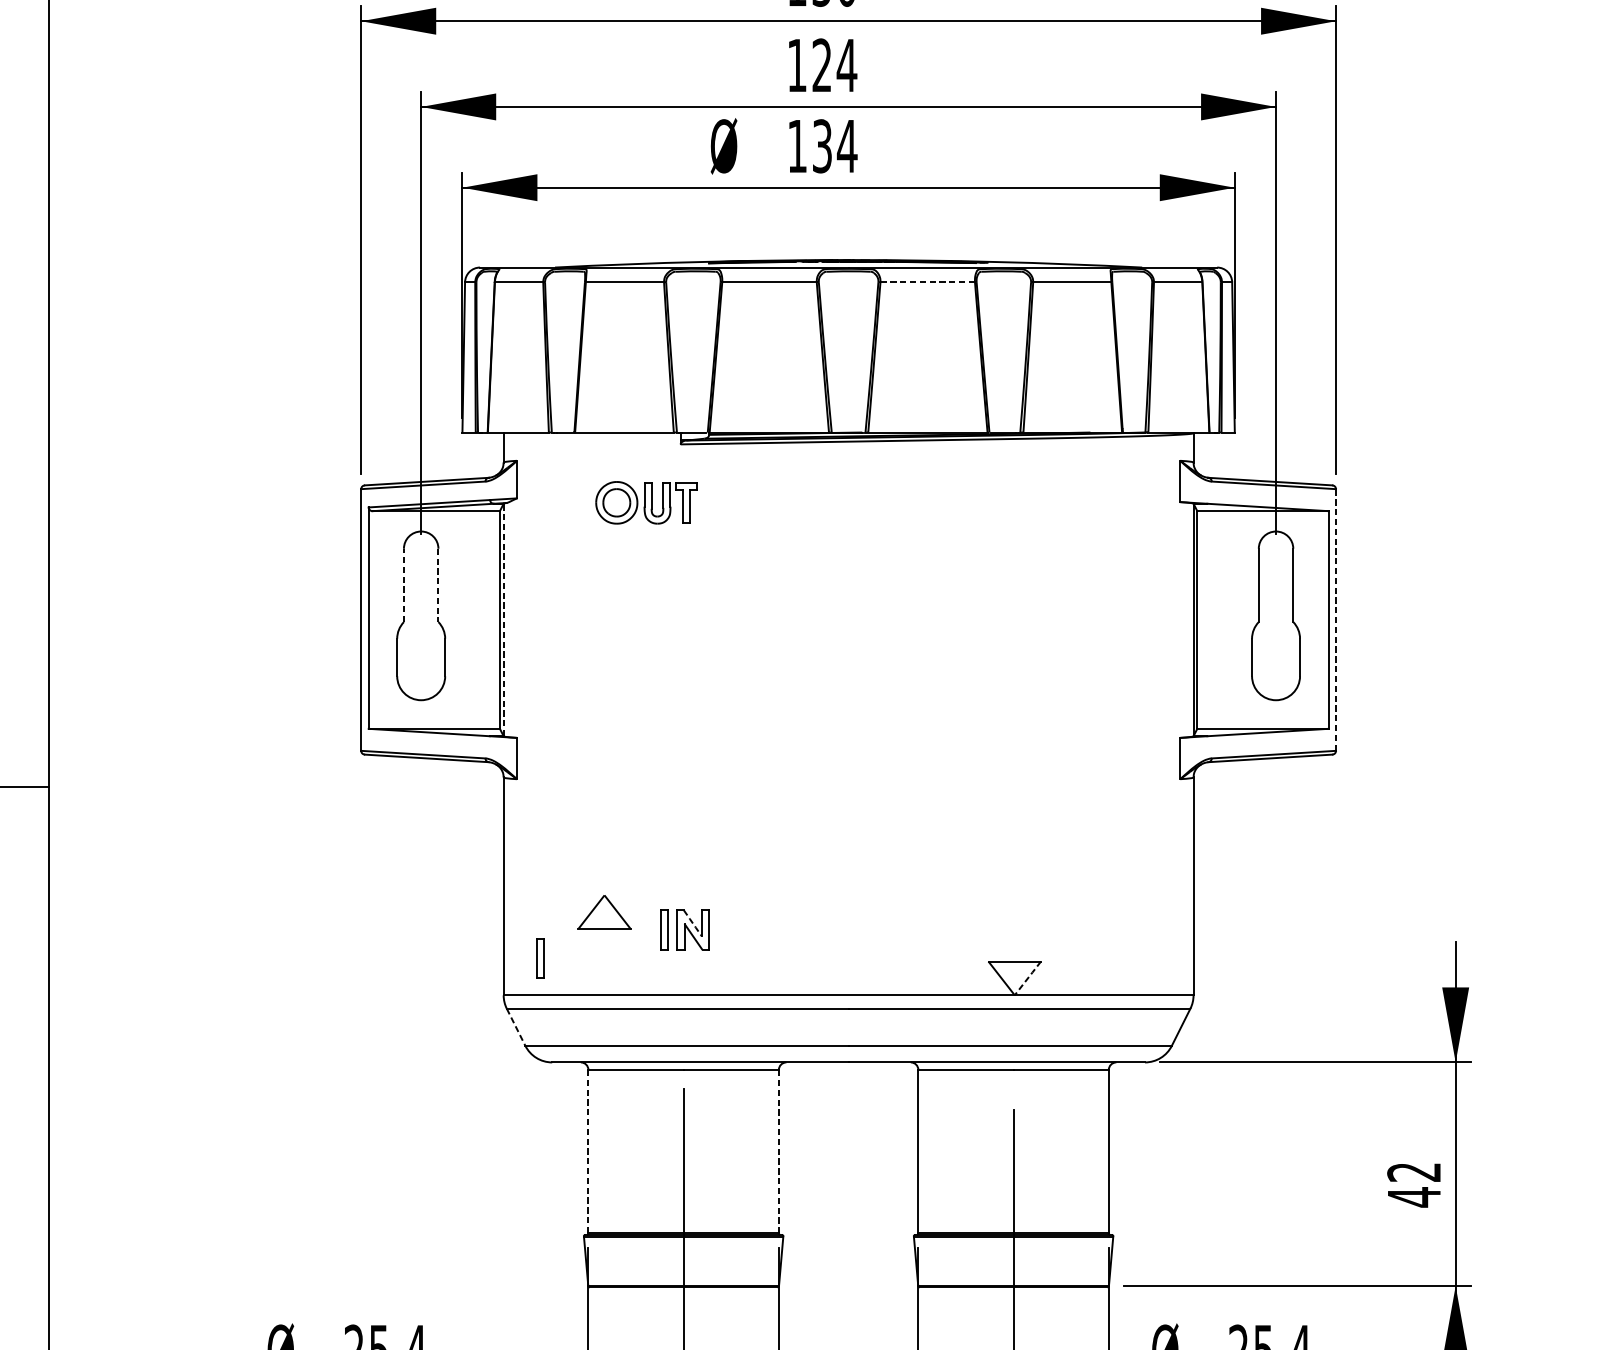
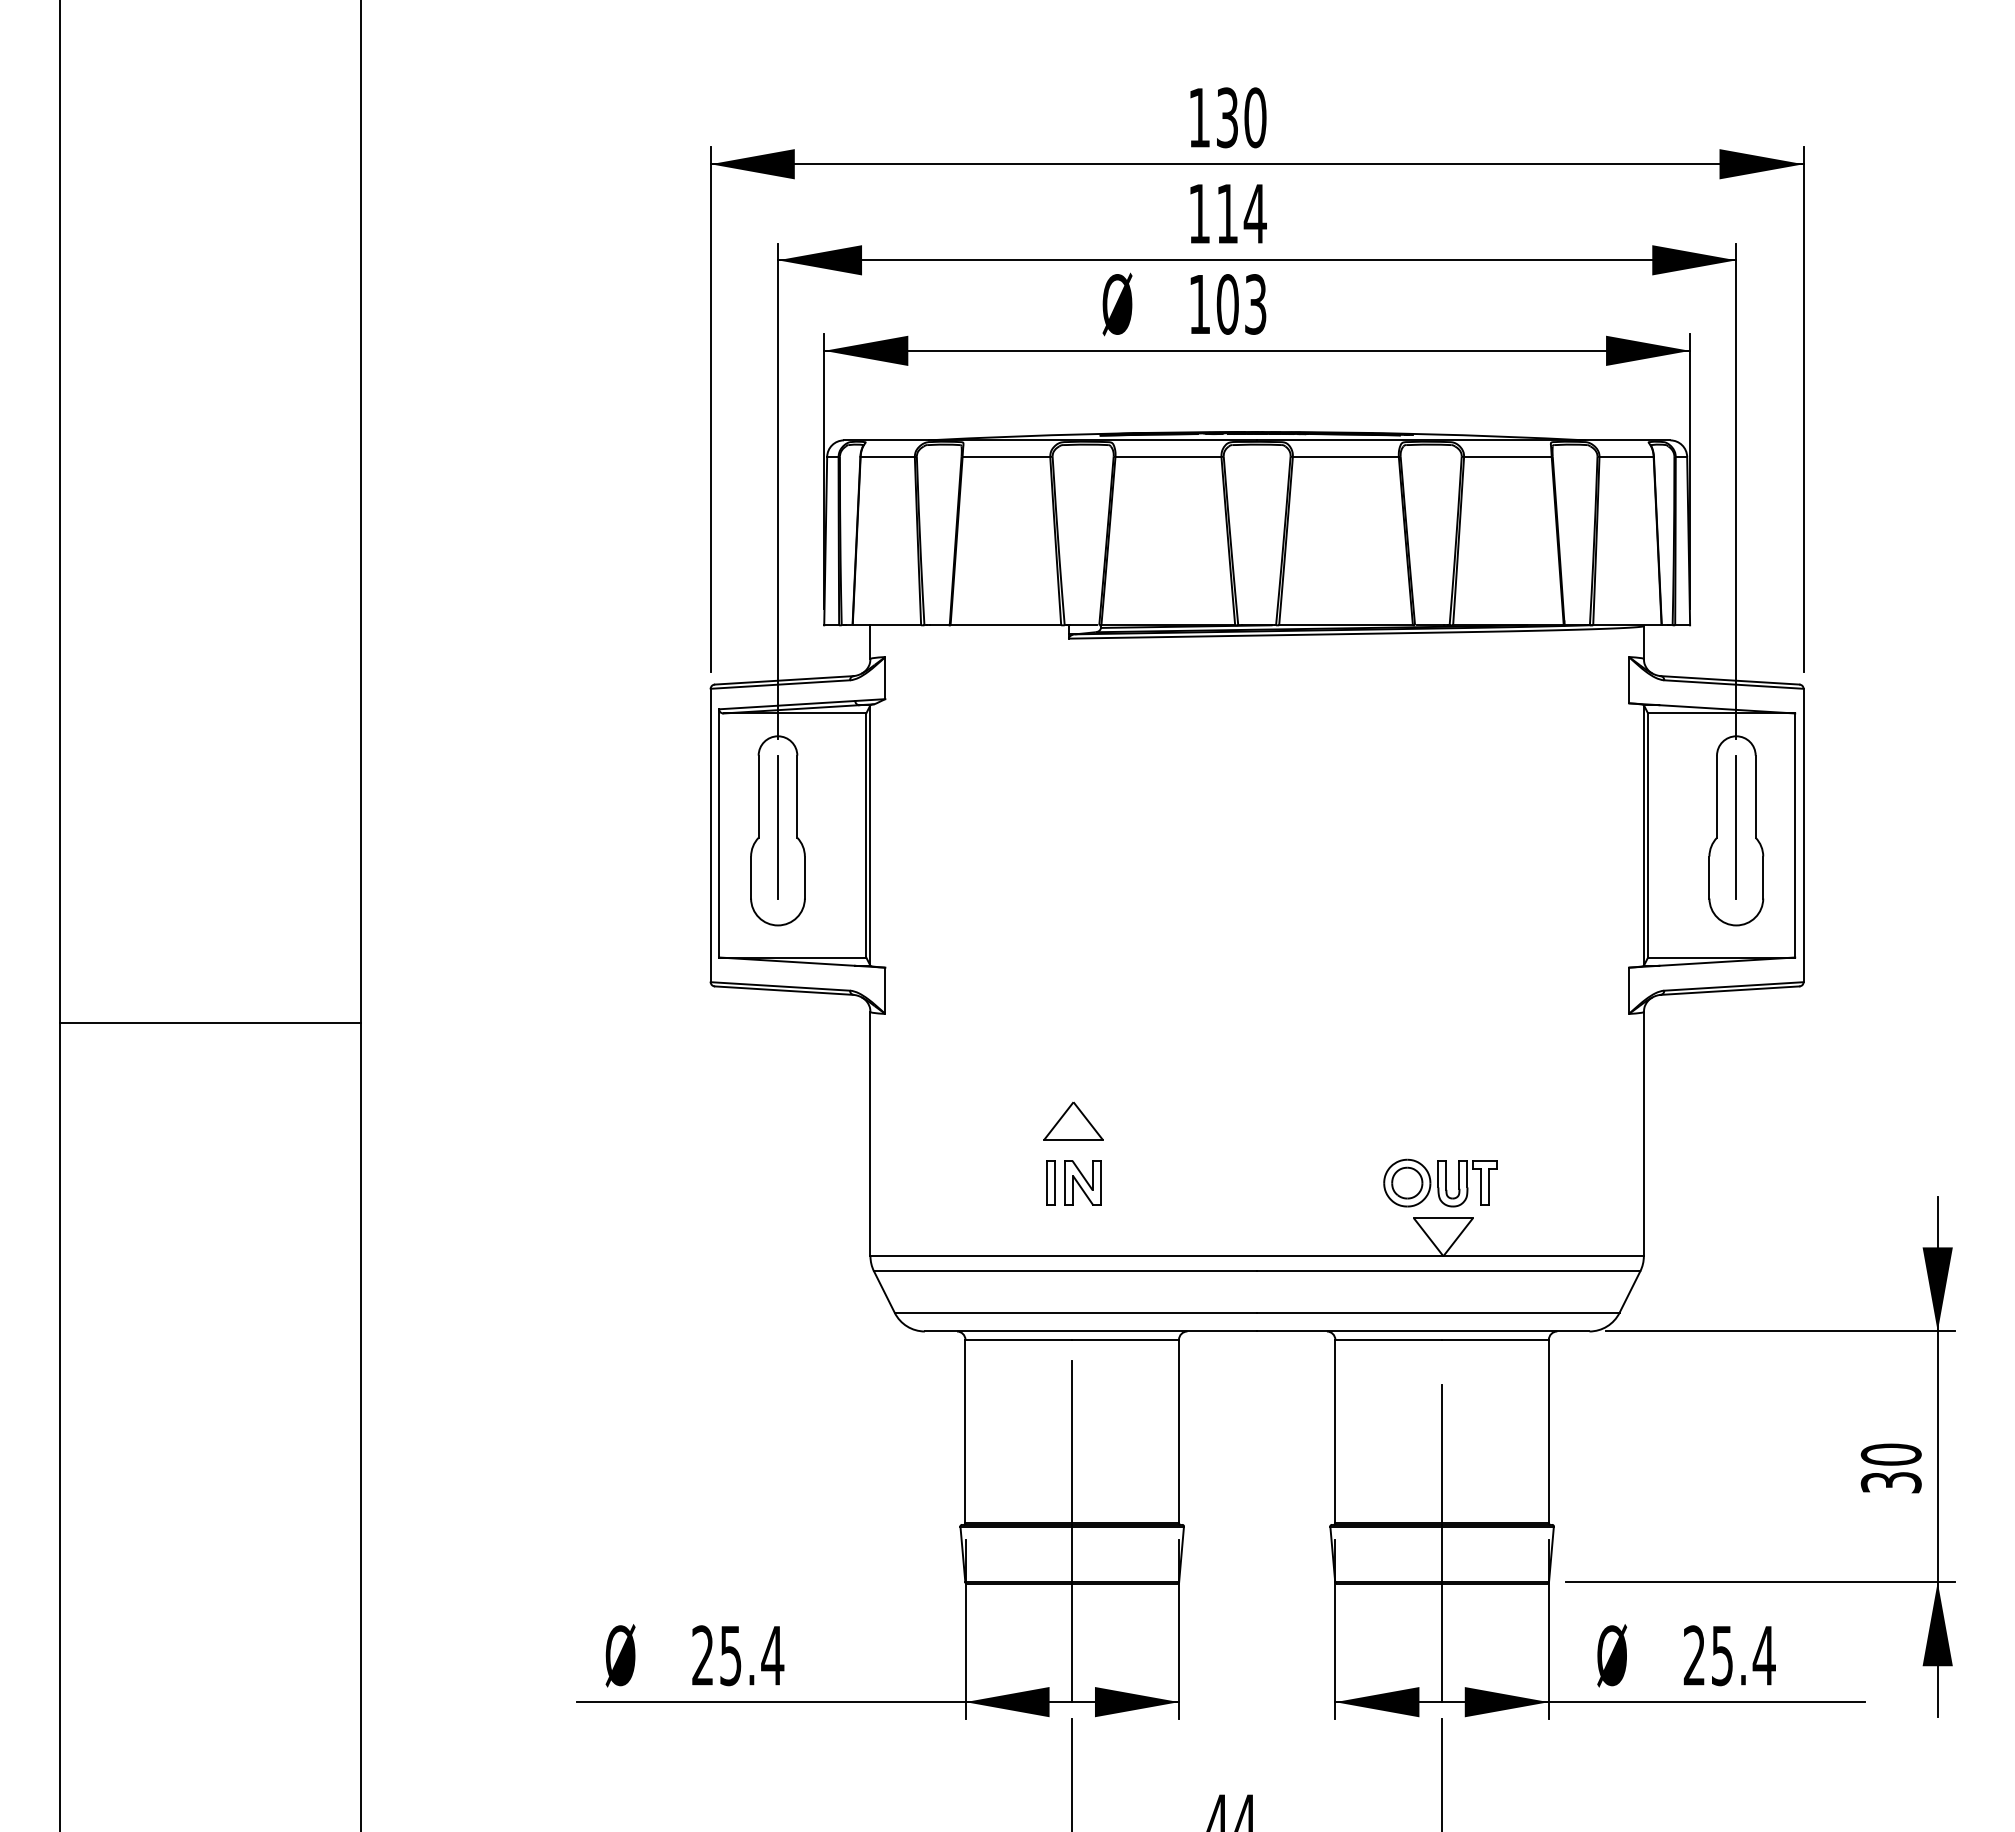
text: (821, 65) -> (1226, 213), 124 -> 114
text: (834, 146) -> (1241, 304), 134 -> 103
line: (927, 281) -> (1345, 456), dashed -> solid
part: (646, 502) -> (1440, 1182), moved
line: (403, 585) -> (758, 796), dashed -> solid
line: (438, 586) -> (797, 797), dashed -> solid
line: (421, 611) -> (778, 826), added
line: (1276, 611) -> (1736, 826), added
line: (503, 620) -> (870, 835), dashed -> solid
line: (1335, 620) -> (1803, 835), dashed -> solid
part: (604, 911) -> (1073, 1120), moved
line: (692, 923) -> (1082, 1175), dashed -> solid
part: (540, 958) -> (911, 1214), removed
line: (1027, 978) -> (1457, 1237), dashed -> solid
line: (516, 1027) -> (884, 1292), dashed -> solid
line: (588, 1151) -> (965, 1431), dashed -> solid
line: (778, 1151) -> (1178, 1431), dashed -> solid
text: (1413, 1184) -> (1890, 1468), 42 -> 30

